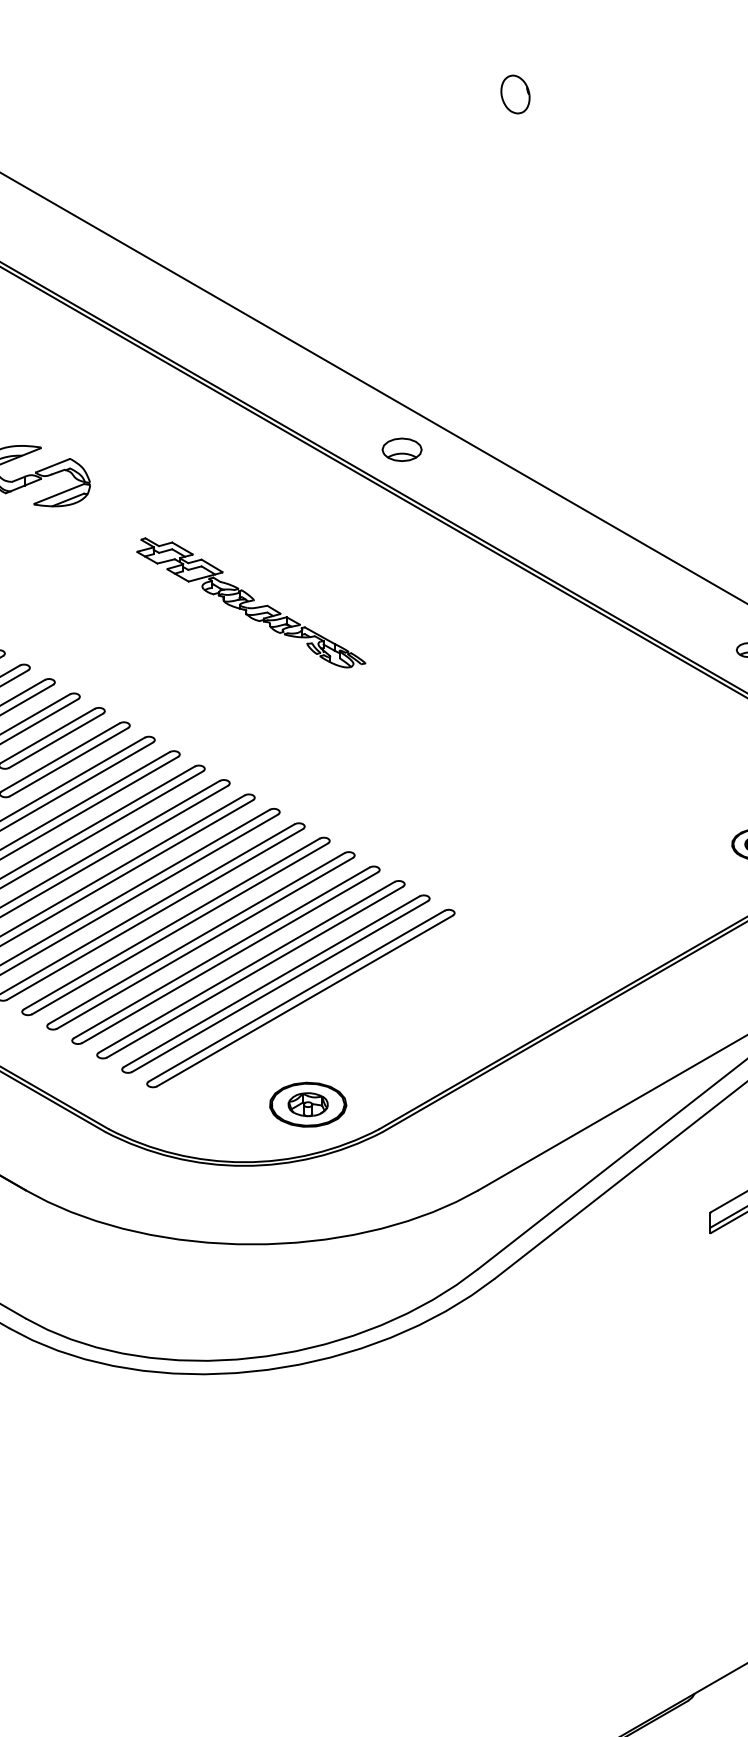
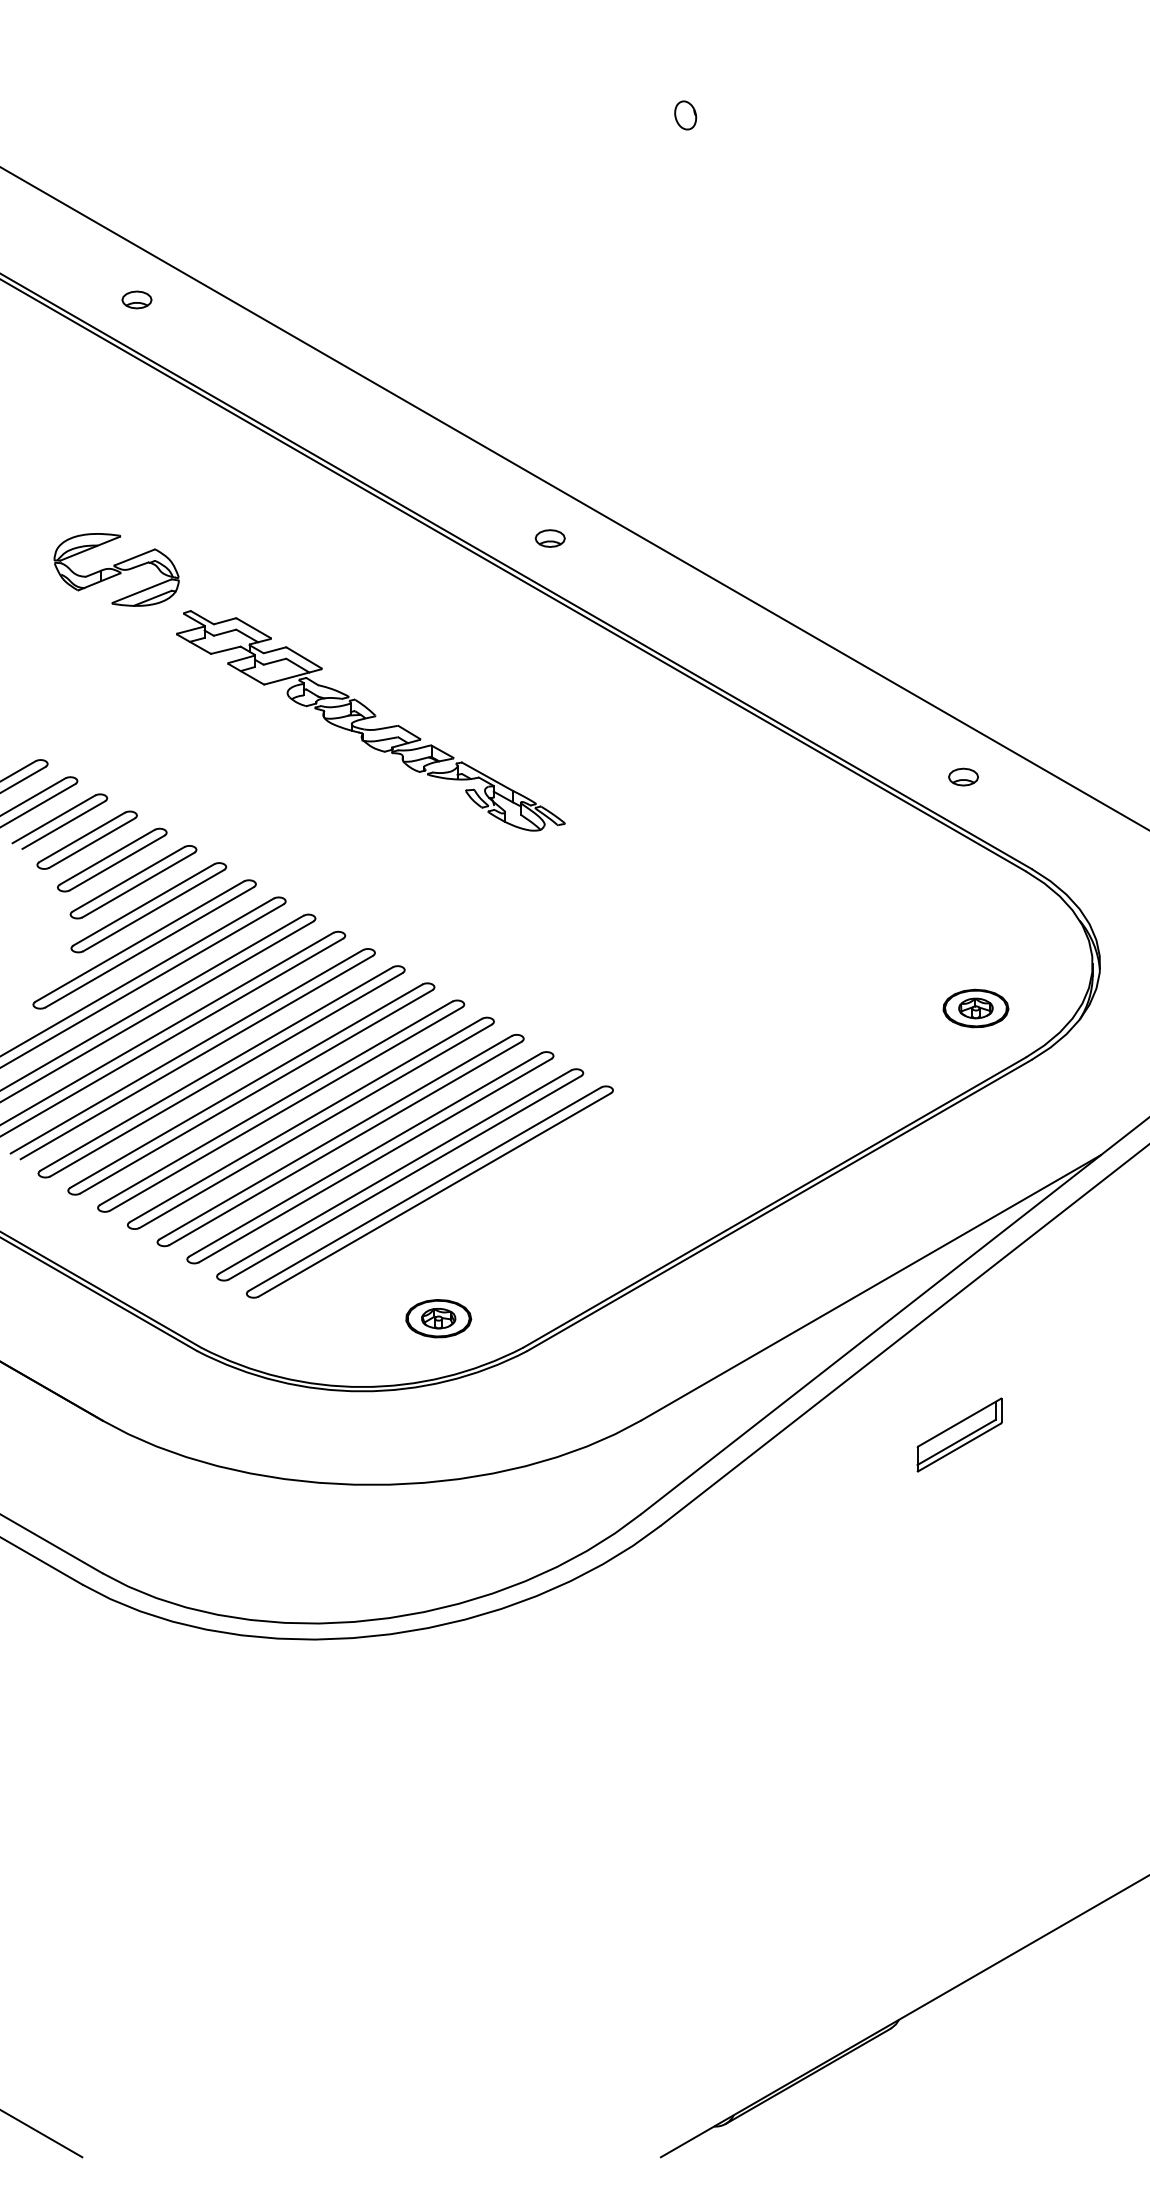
part: (515, 94) -> (685, 115), size x0.62
part: (54, 249) -> (136, 299), added
part: (401, 449) -> (549, 538), size x0.62
part: (251, 602) -> (370, 720), size x1.43
part: (308, 1104) -> (438, 1318), size x0.71

